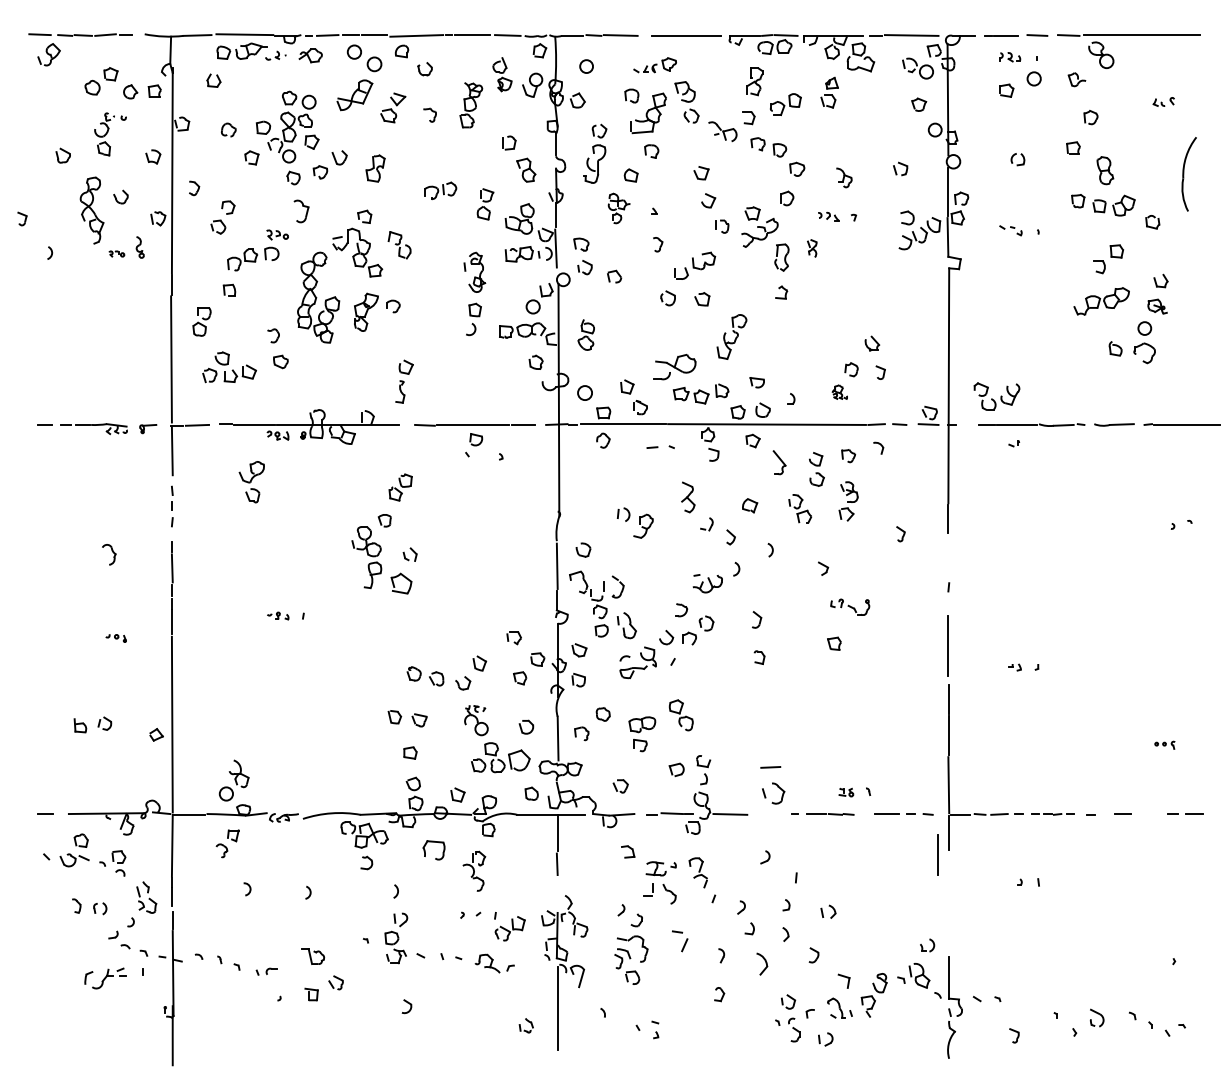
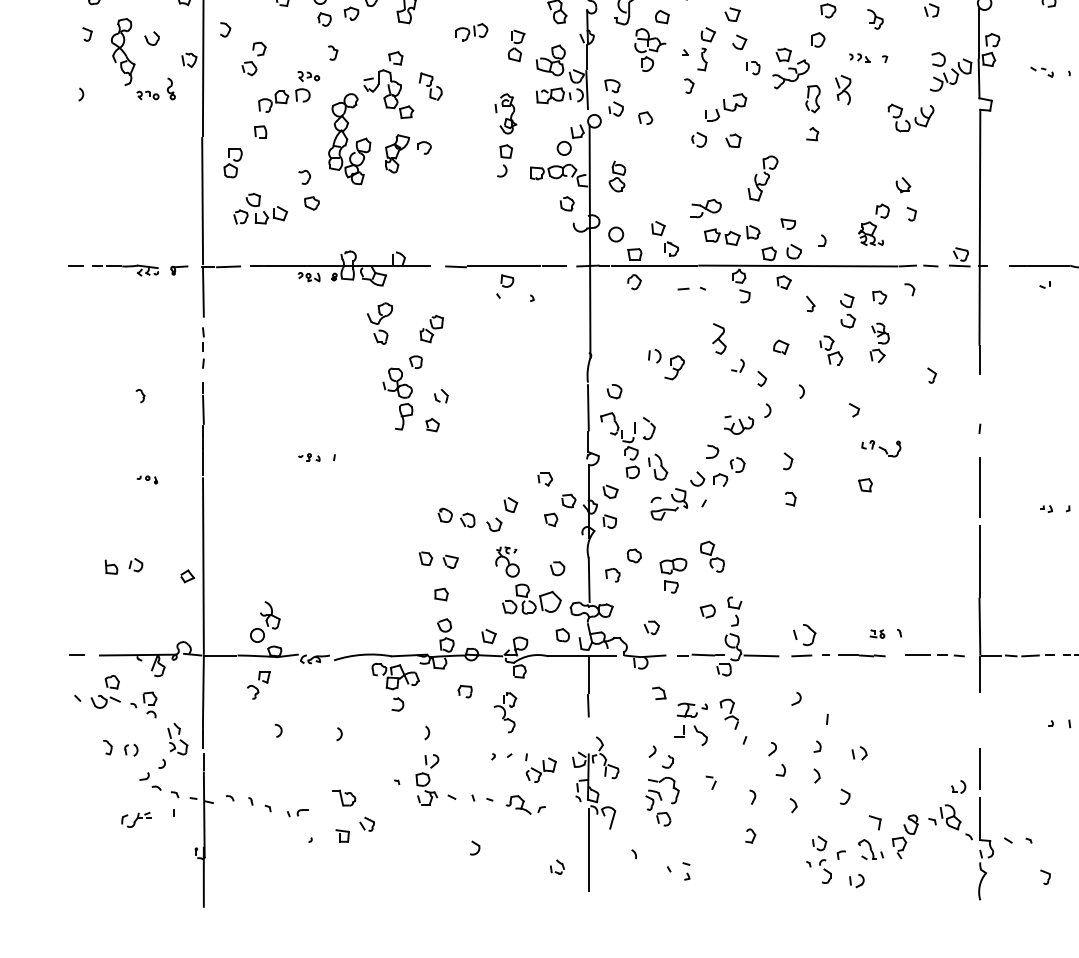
part: (619, 208) -> (650, 49), size x1.43
part: (302, 211) -> (333, 52), size x0.62
part: (22, 218) -> (87, 33), moved
part: (812, 248) -> (843, 89), size x1.67
part: (116, 253) -> (147, 94), size x1.43
part: (674, 366) -> (705, 207), size x0.71
part: (404, 381) -> (706, 48), moved
part: (839, 391) -> (870, 232), size x1.67
part: (996, 396) -> (910, 117), moved
part: (779, 462) -> (810, 303), size x0.62
part: (251, 482) -> (379, 323), moved
part: (109, 554) -> (140, 395), size x0.62
part: (401, 583) -> (432, 424), size x0.62
line: (770, 767) -> (801, 655), moved
part: (433, 849) -> (464, 690), size x0.62
line: (937, 854) -> (979, 768), moved
part: (679, 941) -> (710, 782), size x0.62
part: (762, 963) -> (793, 804), size x0.62
part: (105, 978) -> (136, 819), size x0.71
part: (406, 1006) -> (474, 847), moved

